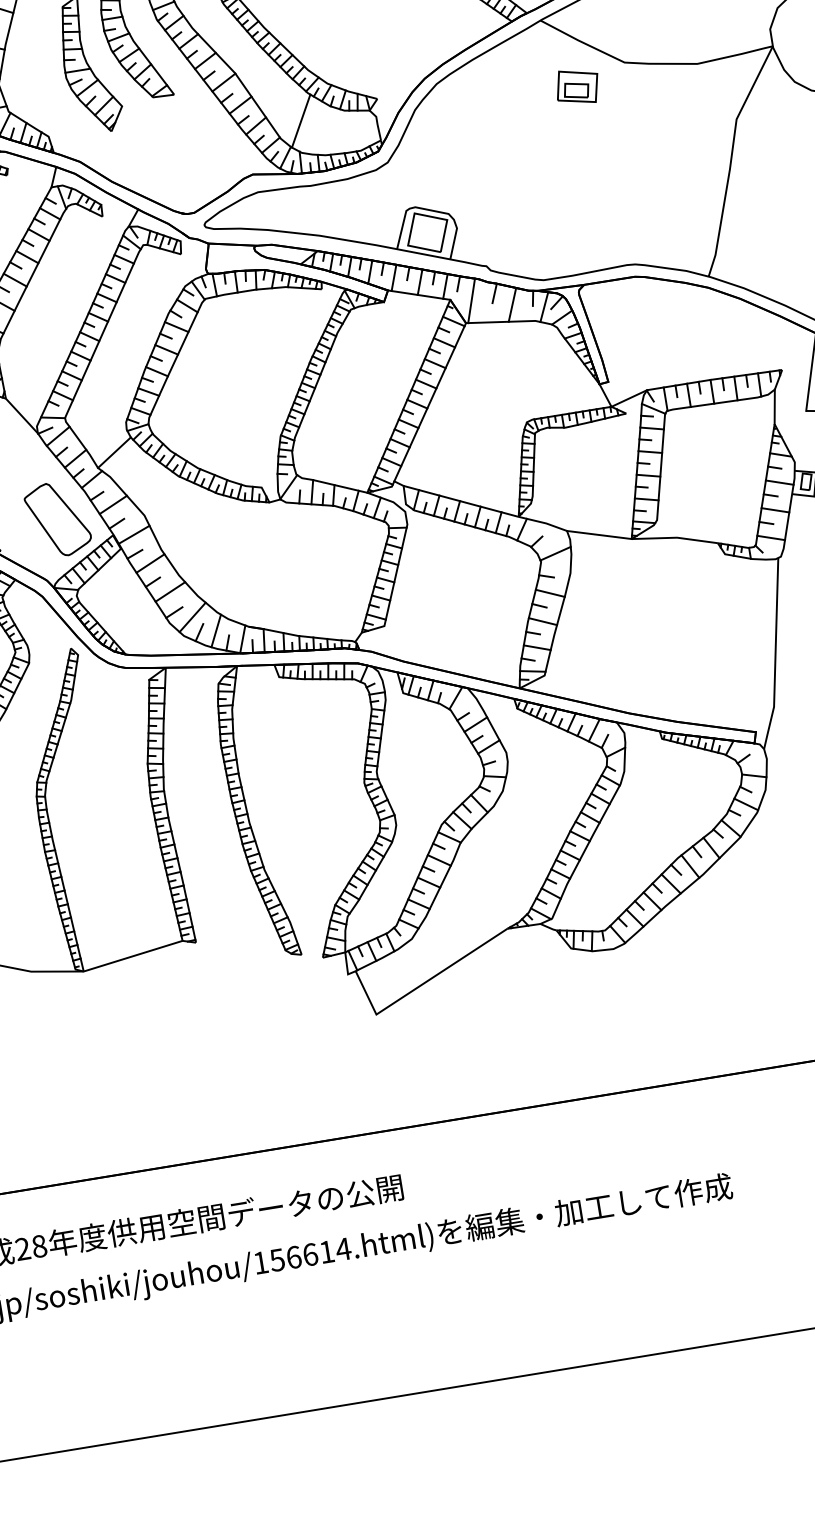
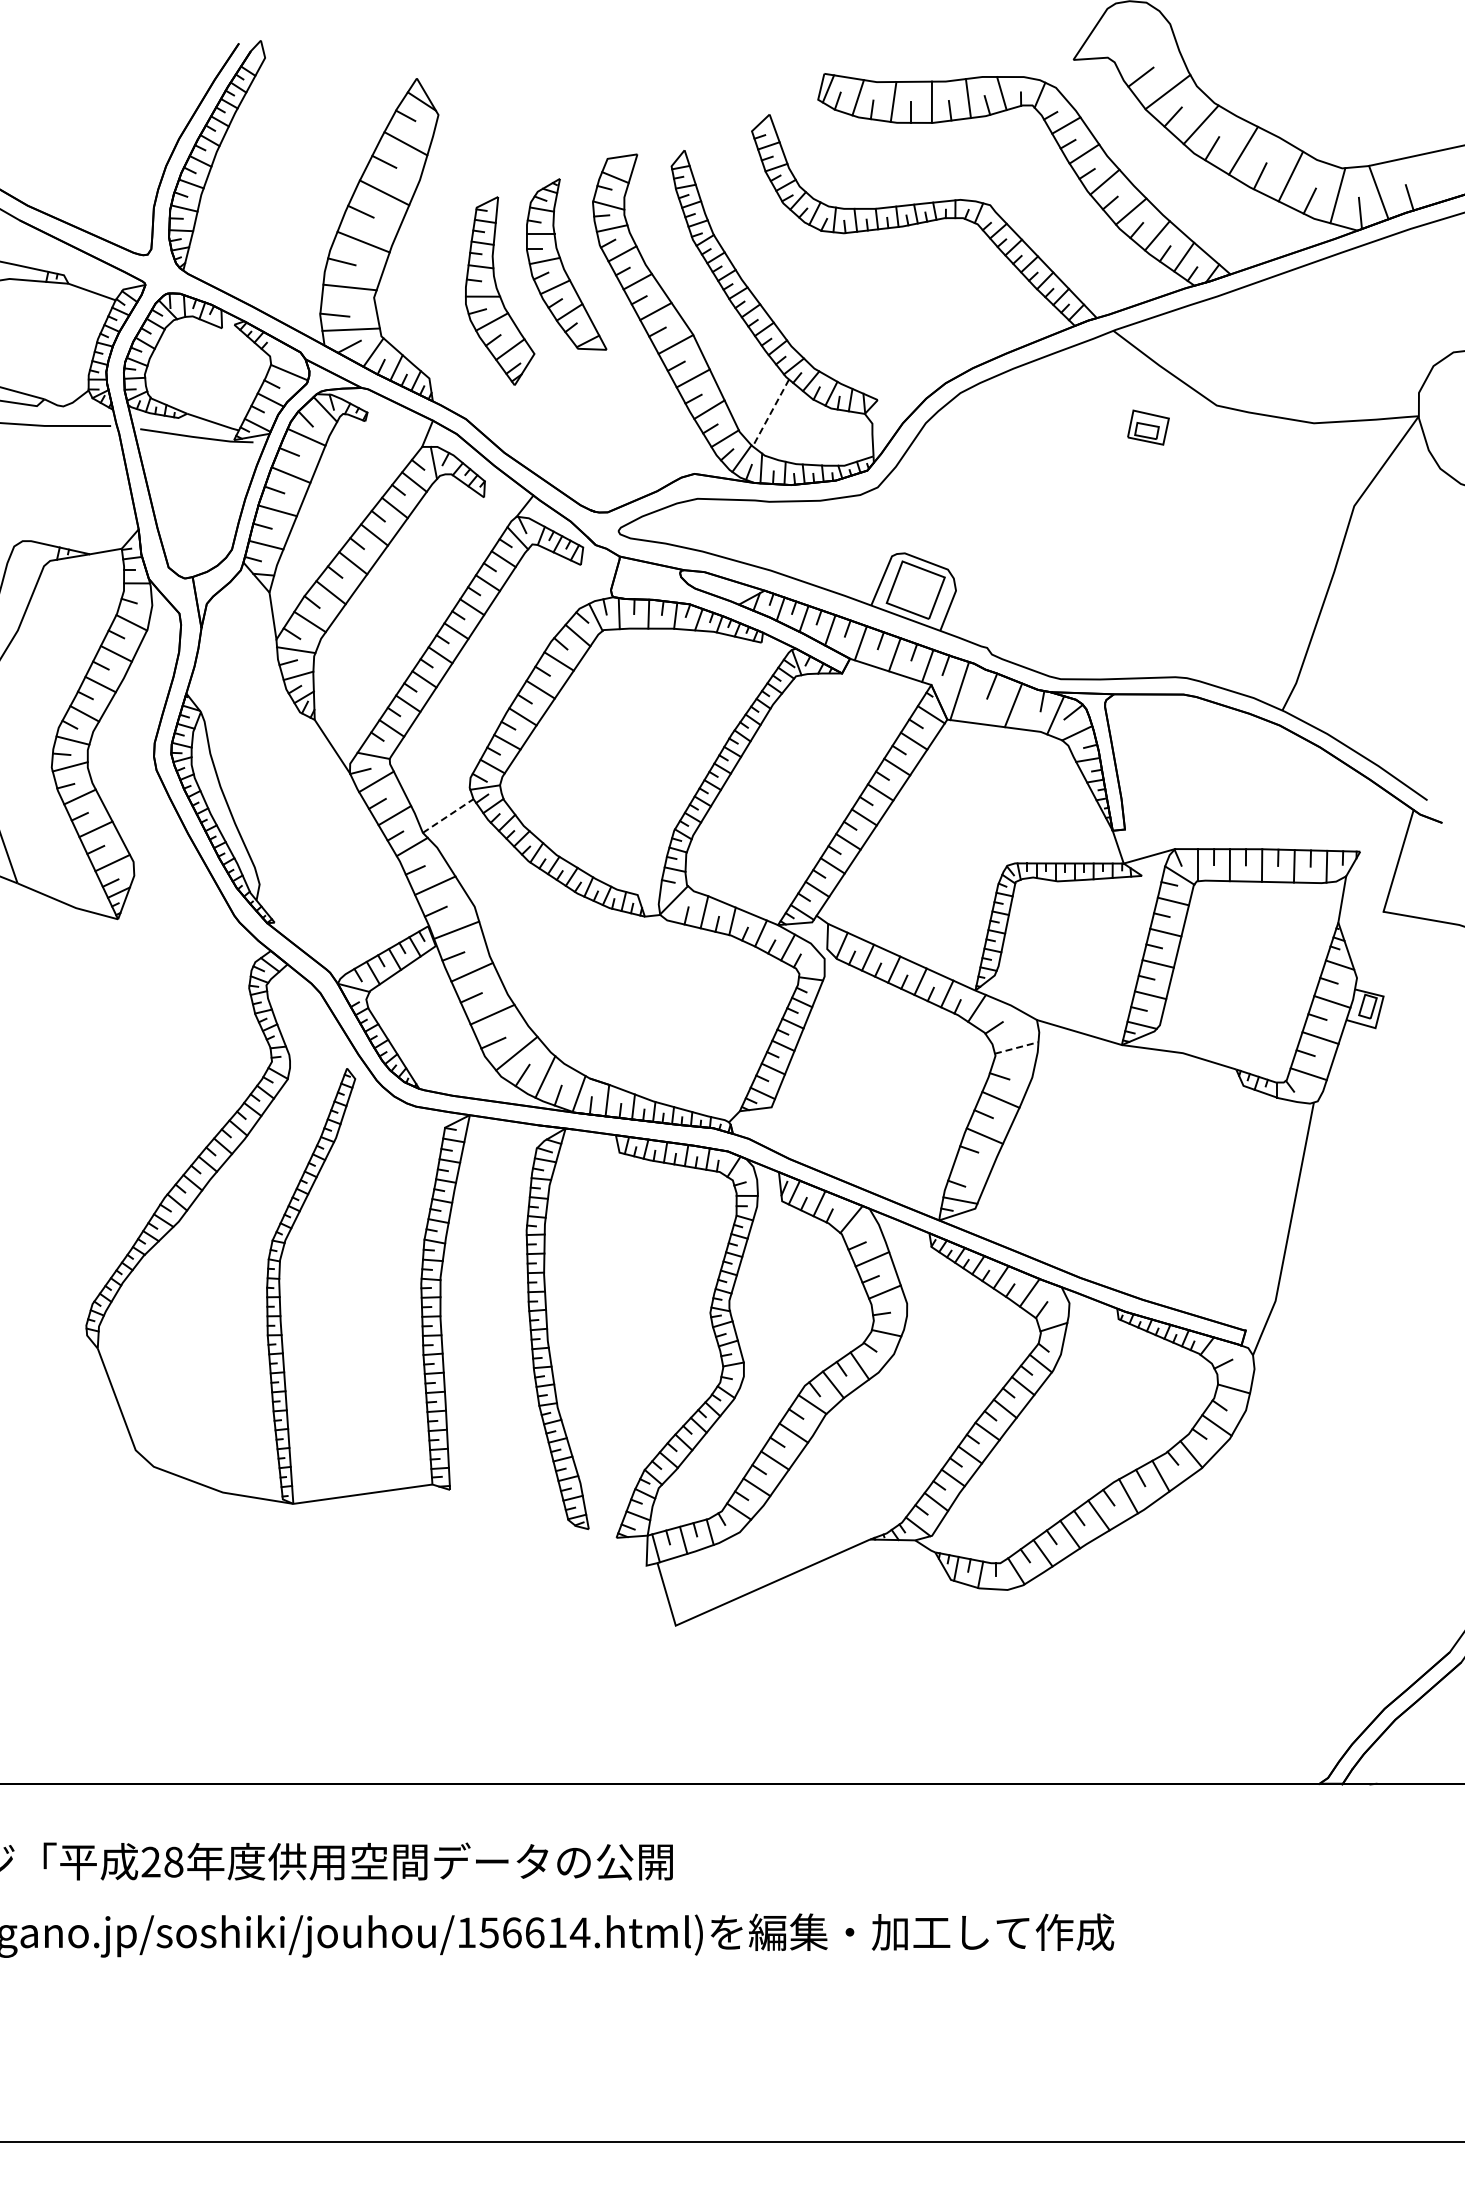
part: (577, 86) -> (1148, 427), size x0.7
line: (300, 121) -> (770, 413), solid -> dashed
line: (114, 452) -> (448, 815), solid -> dashed
part: (57, 519) -> (357, 892), removed
line: (555, 553) -> (1016, 1047), solid -> dashed
line: (537, 647) -> (971, 1169), removed

